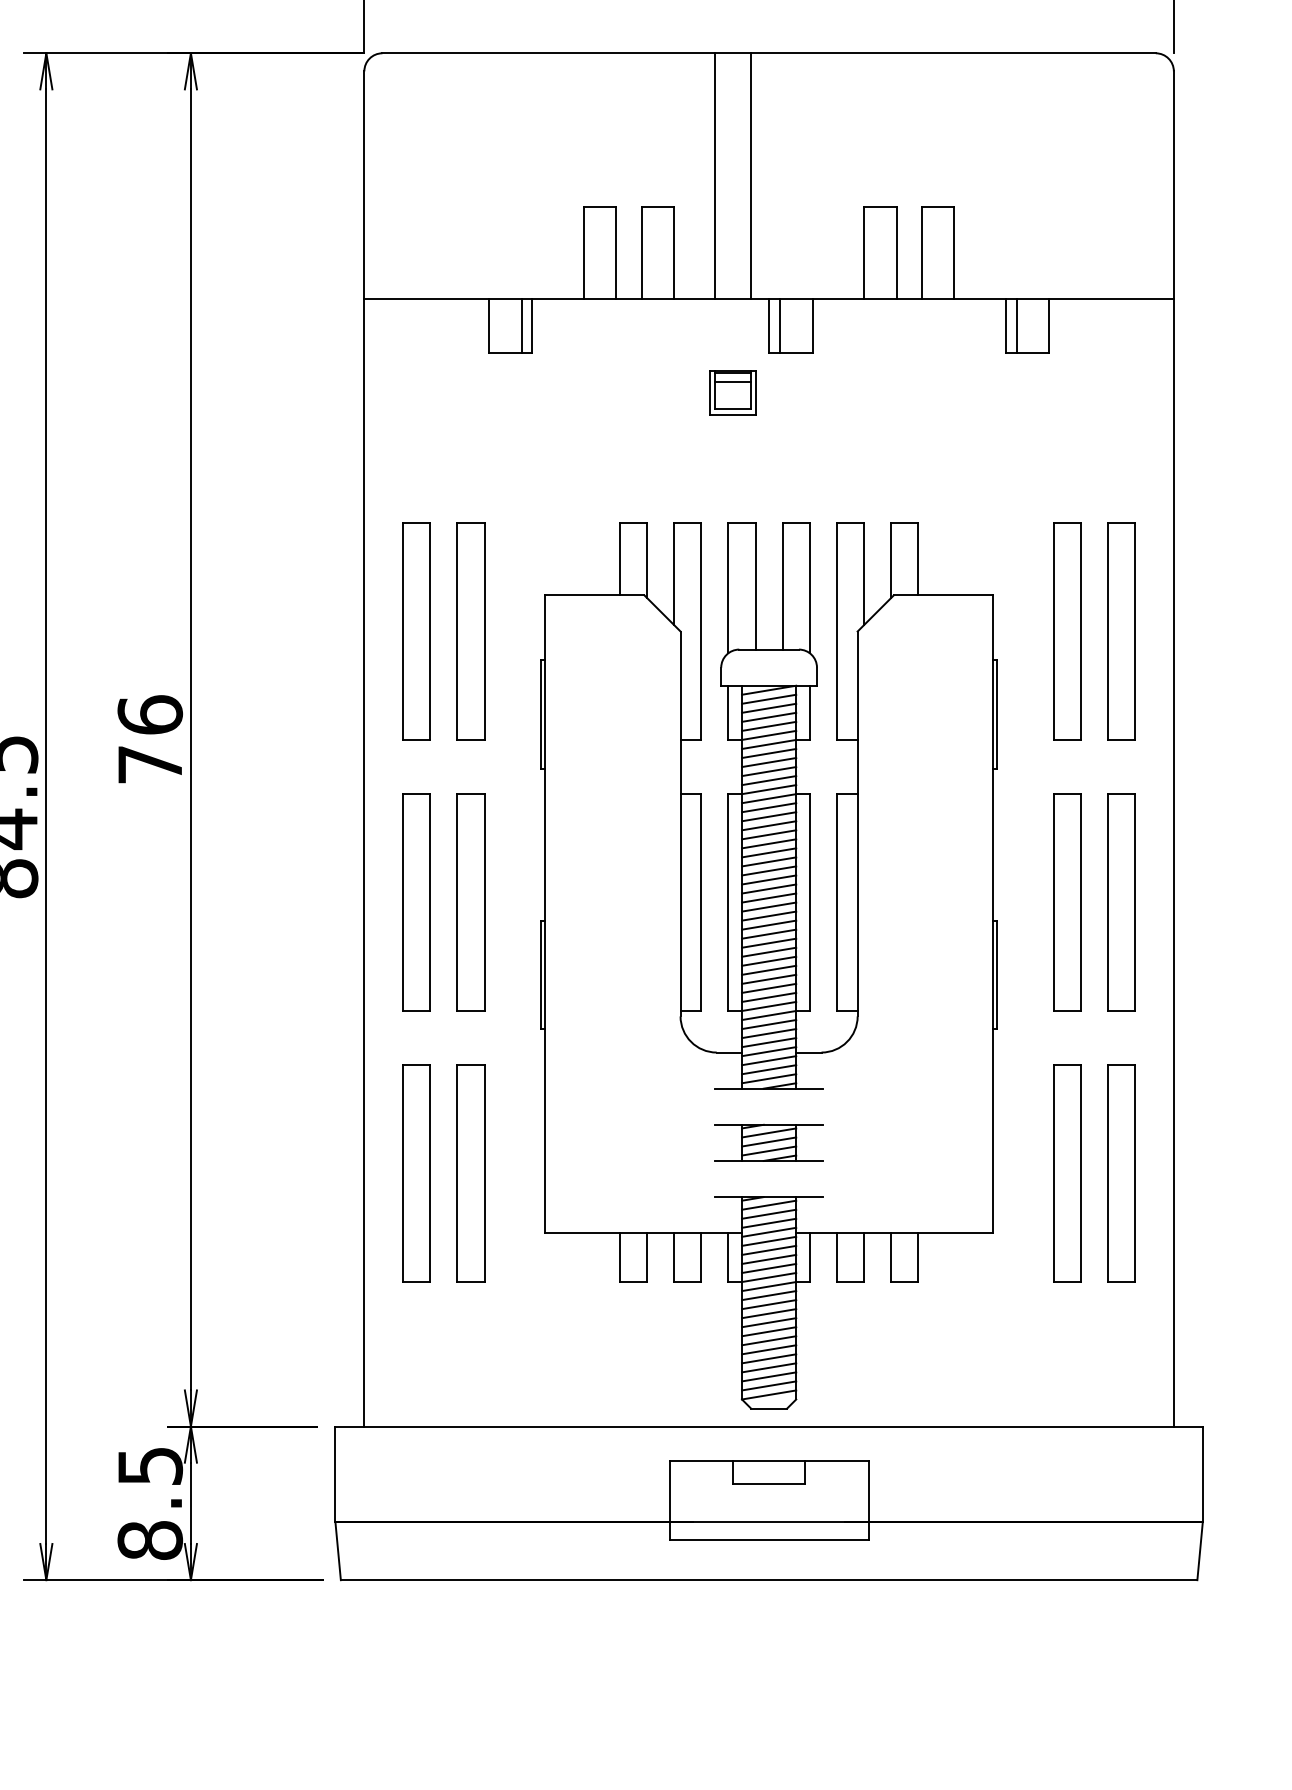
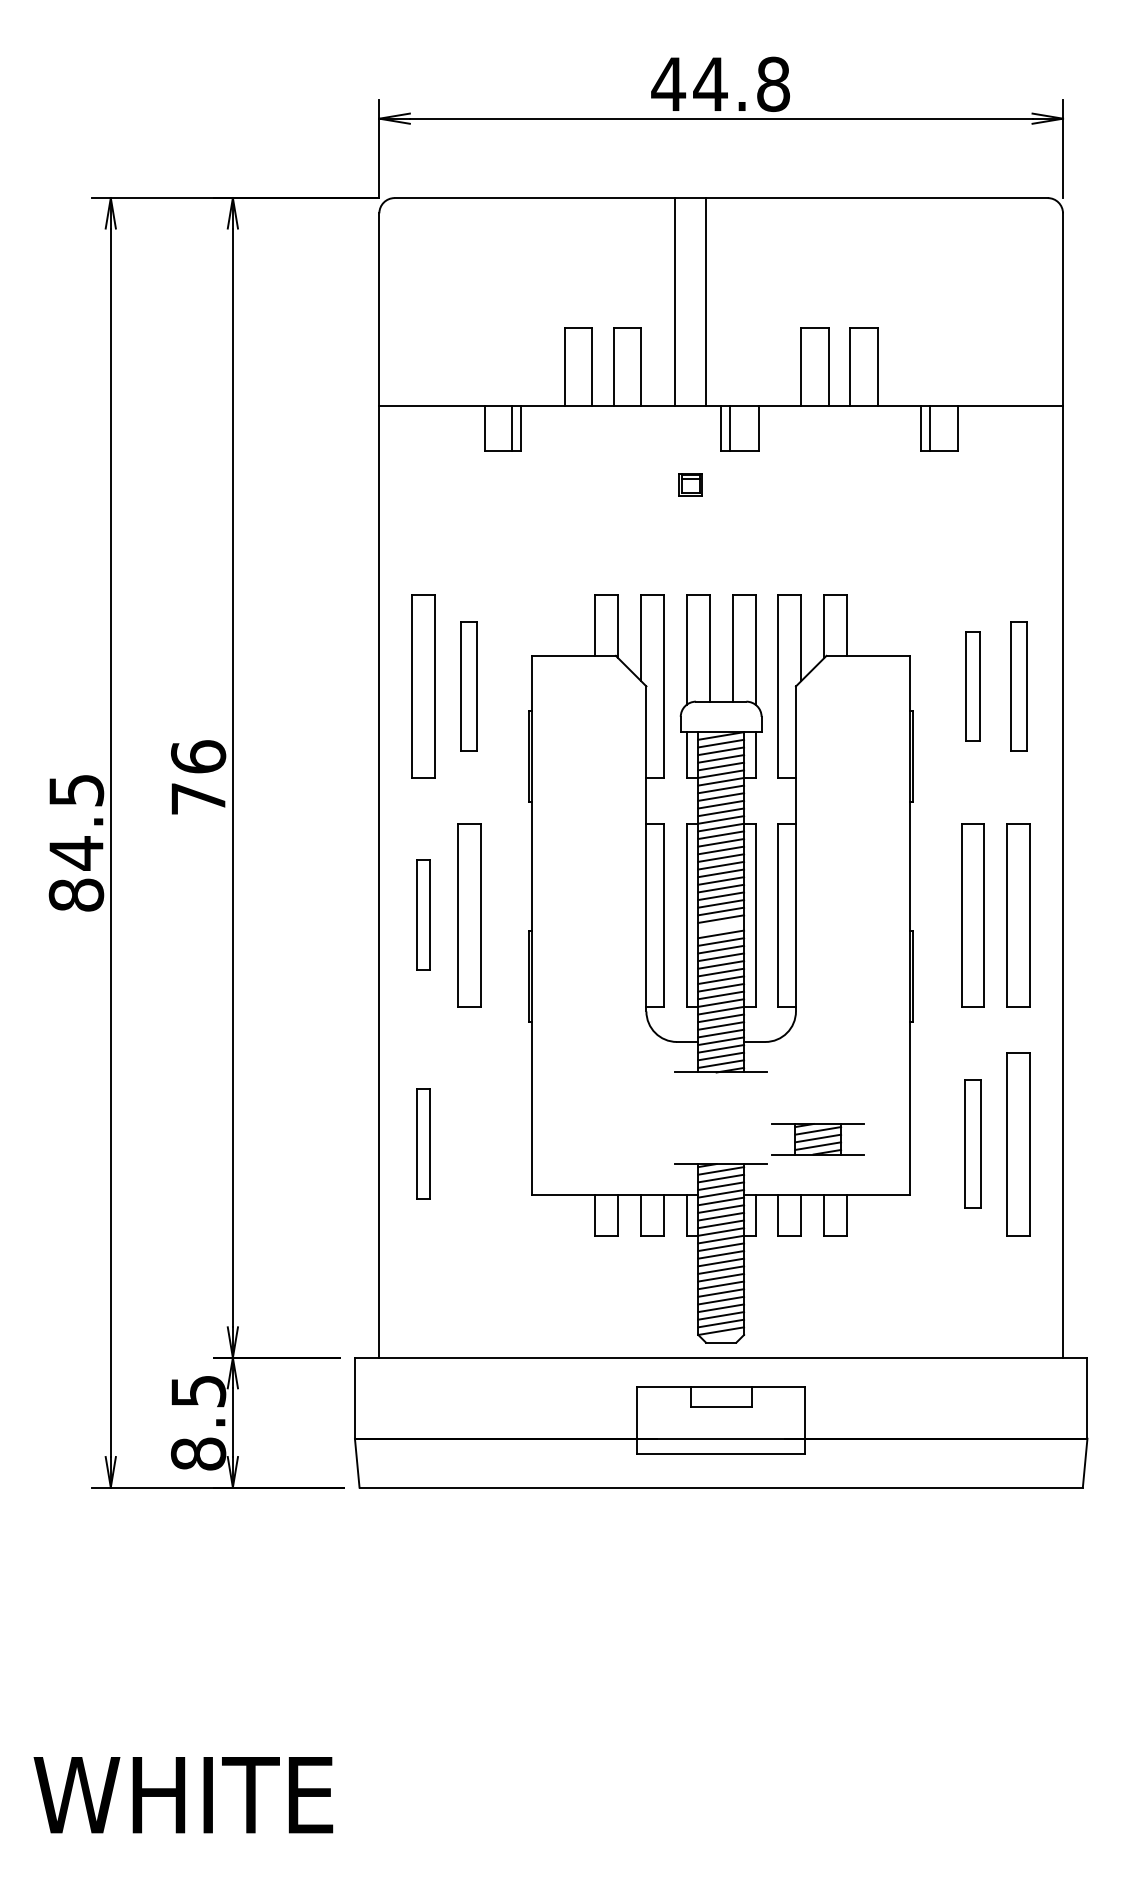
part: (732, 392) -> (690, 484), size x0.6
part: (471, 631) -> (469, 686), size x0.7
part: (1066, 631) -> (972, 686), size x0.6
part: (1121, 631) -> (1018, 686), size x0.7
part: (416, 902) -> (423, 915), size x0.6
line: (769, 915) -> (721, 926), removed
part: (768, 1143) -> (817, 1139), moved
part: (416, 1173) -> (423, 1144), size x0.6
part: (471, 1173) -> (469, 1144), removed
part: (1066, 1173) -> (972, 1144), size x0.7

